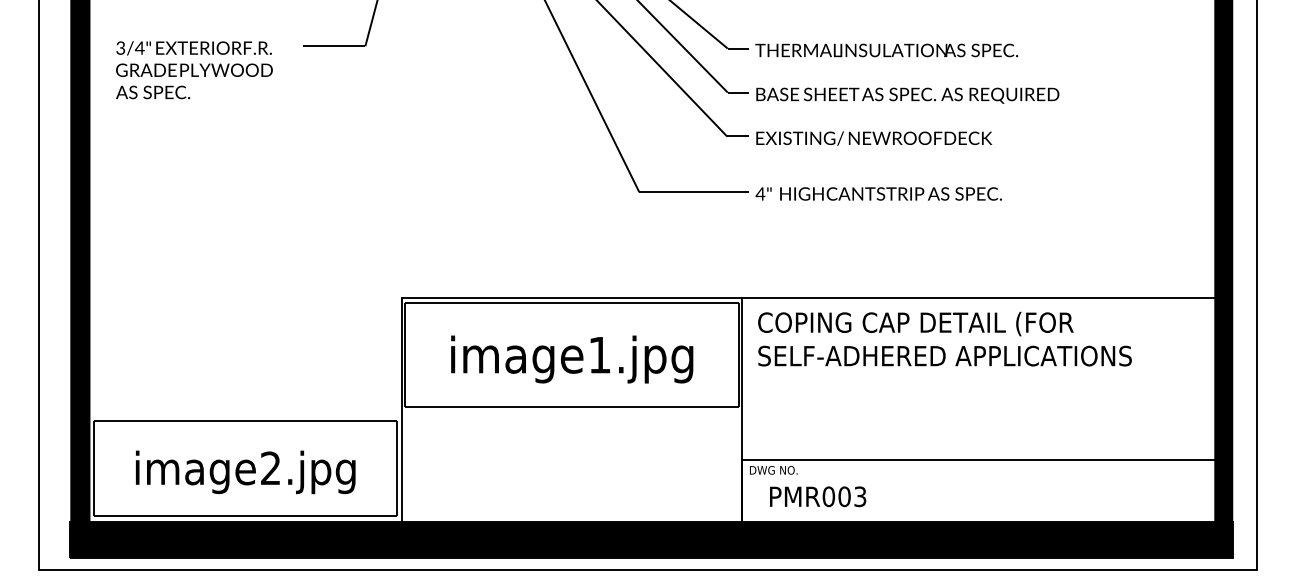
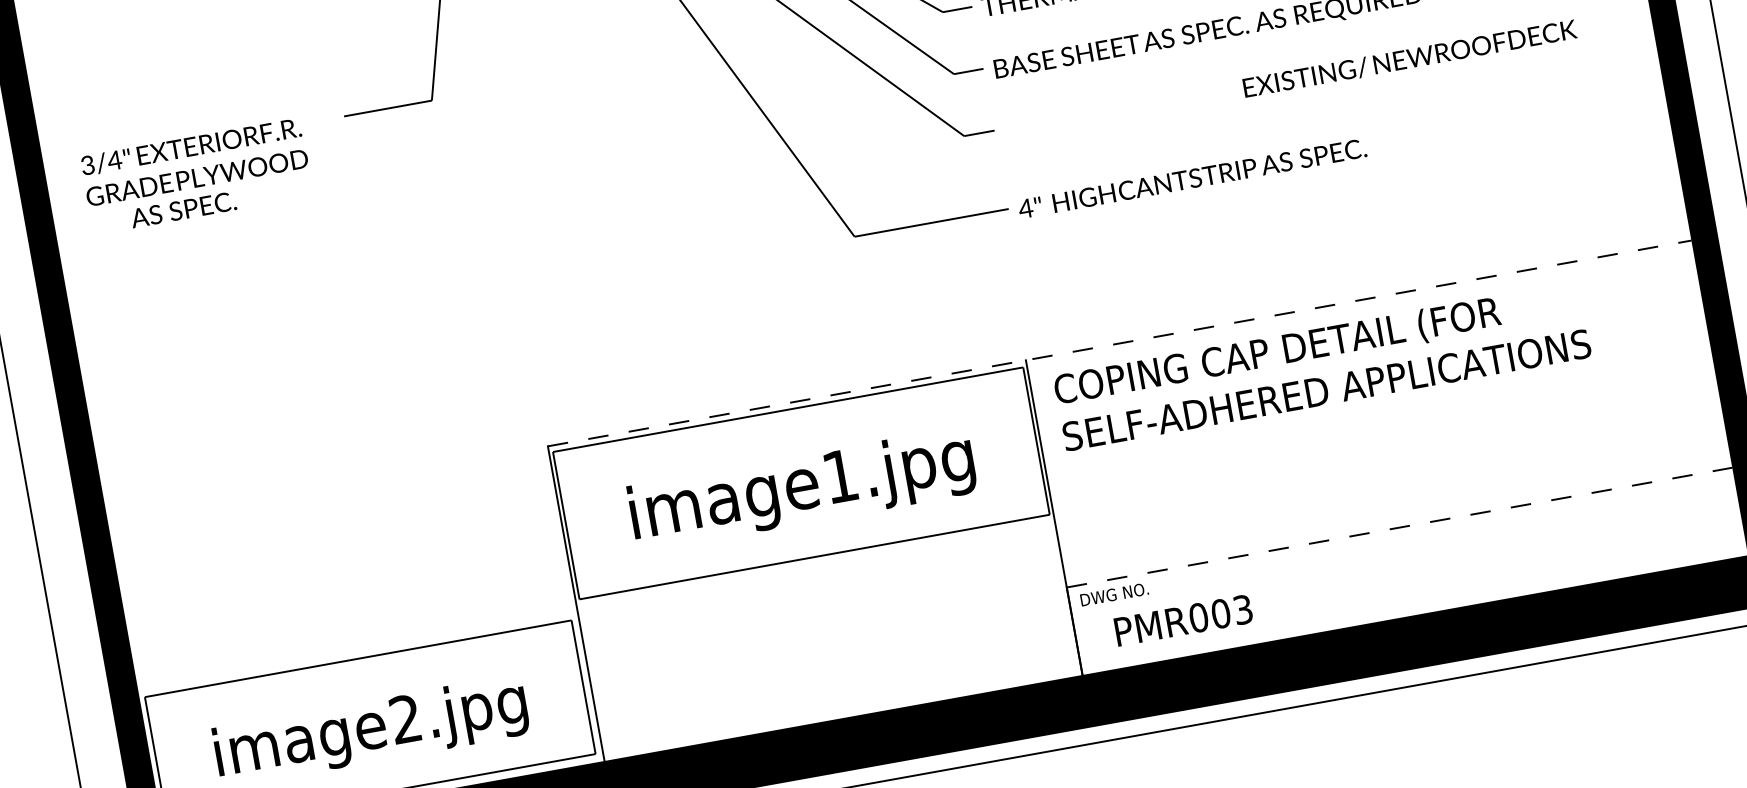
text: (153, 92) -> (184, 209), moved
text: (874, 138) -> (1410, 58), moved
line: (808, 298) -> (1119, 343), solid -> dashed
line: (978, 459) -> (1400, 527), solid -> dashed

